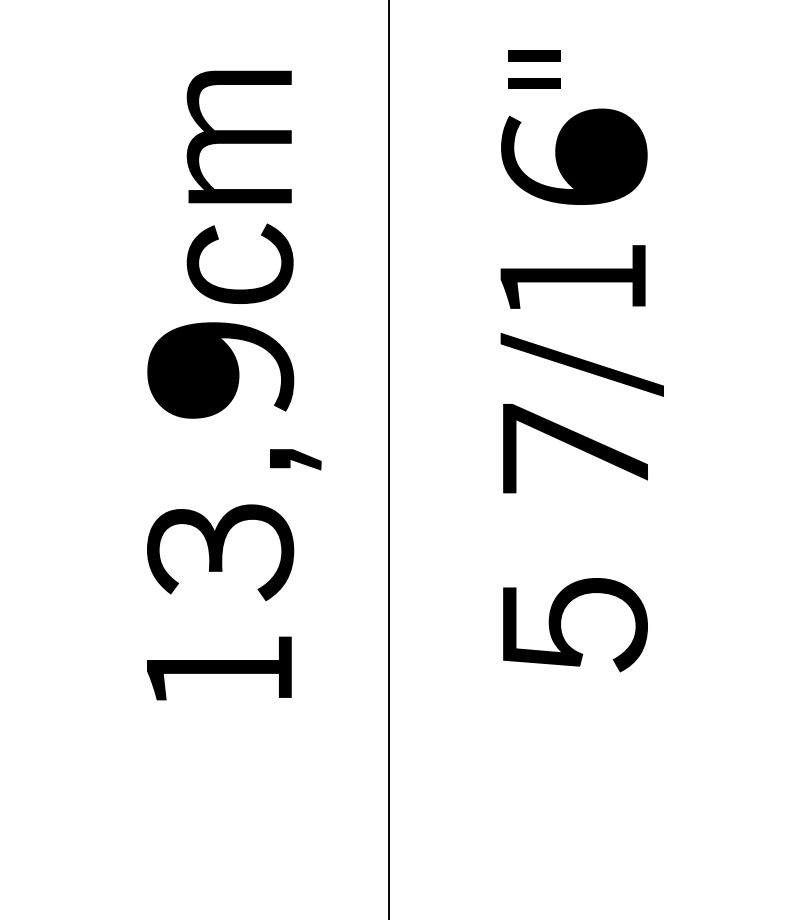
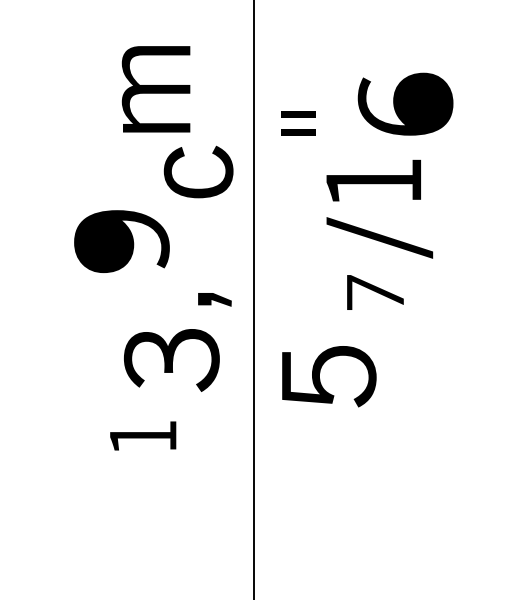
part: (534, 69) -> (298, 123), moved
part: (574, 155) -> (405, 103), moved
part: (239, 289) -> (198, 188), moved
part: (219, 370) -> (121, 241), moved
part: (575, 448) -> (375, 292), size x0.6
part: (295, 459) -> (214, 299), moved
part: (219, 552) -> (171, 360), moved
part: (561, 620) -> (320, 373), moved
part: (219, 667) -> (143, 435), size x0.7

